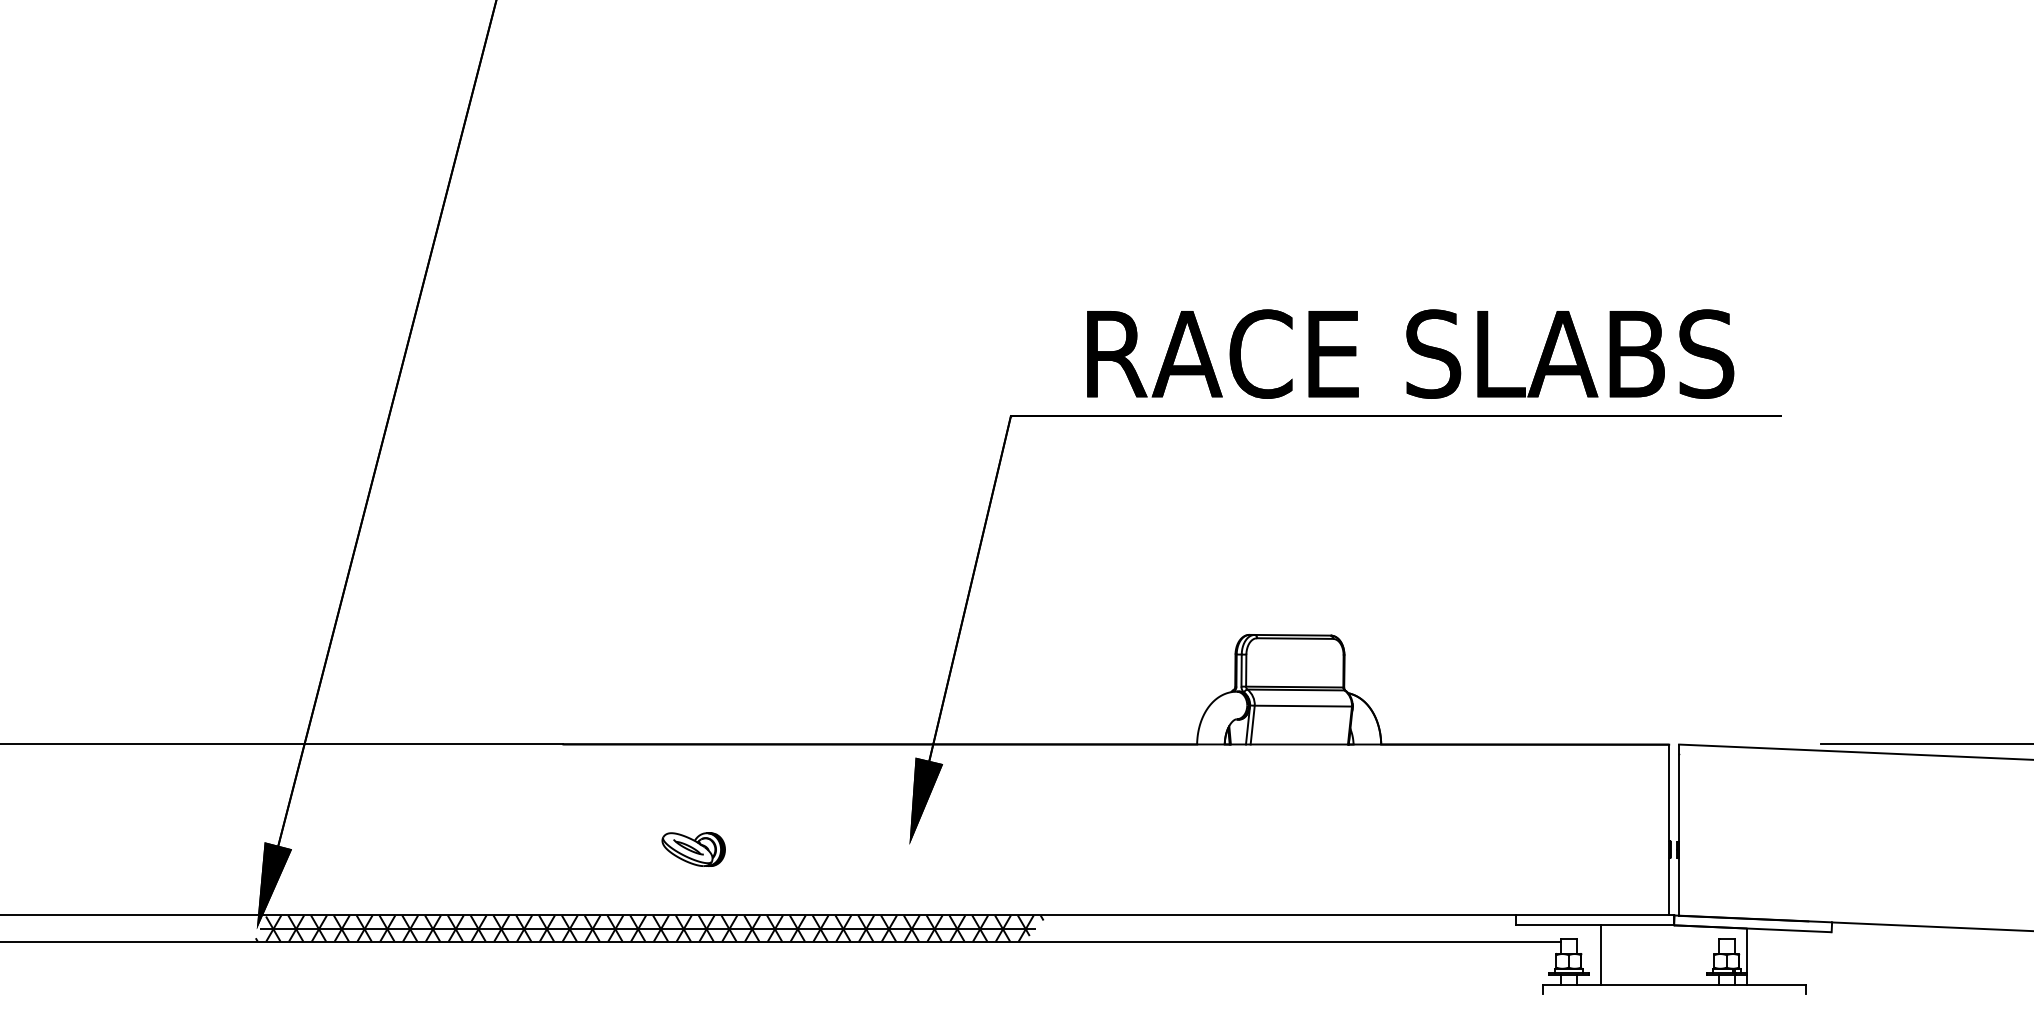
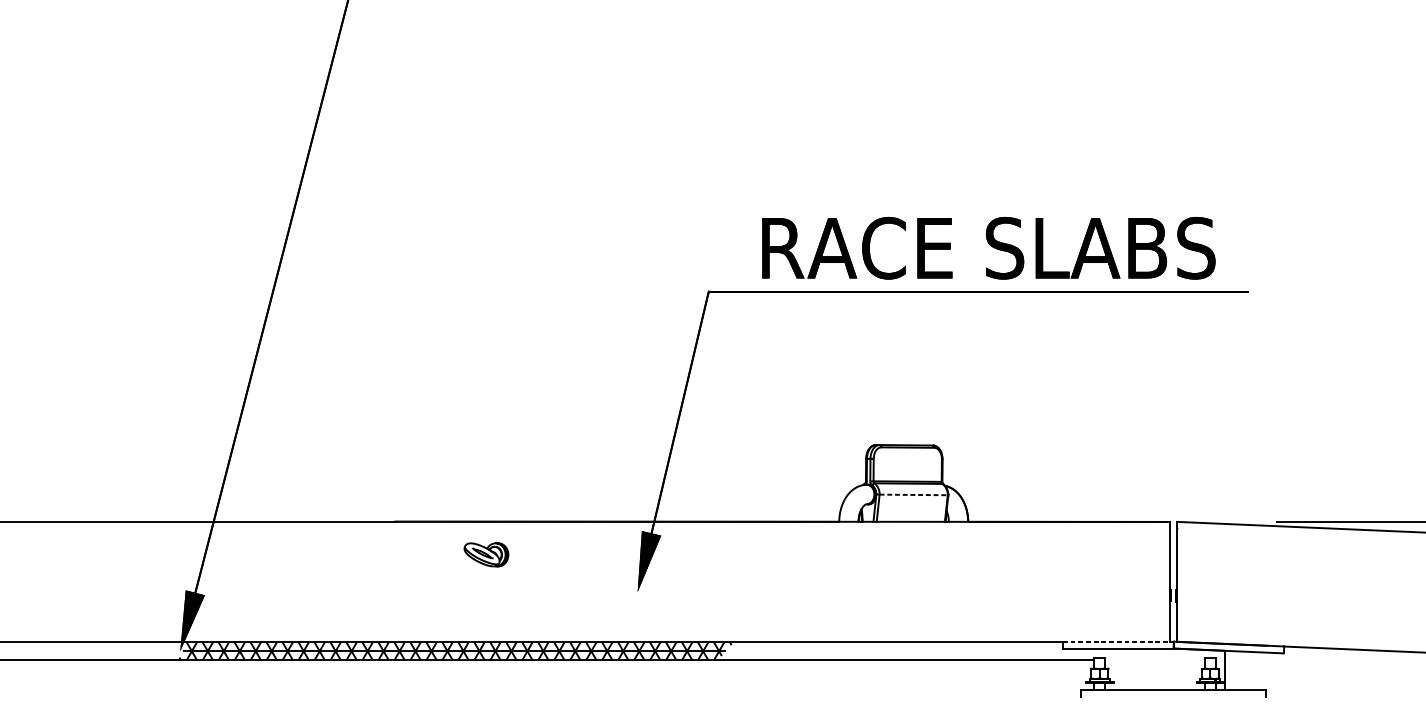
line: (1303, 706) -> (913, 495), solid -> dashed
part: (693, 849) -> (486, 554), moved
line: (1595, 915) -> (1118, 641), solid -> dashed
line: (1600, 954) -> (1121, 669), removed

